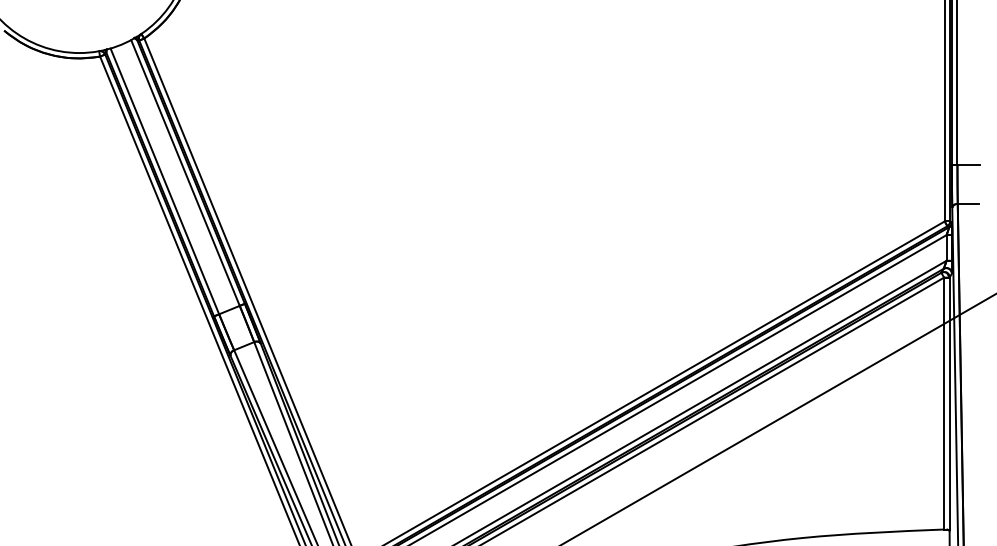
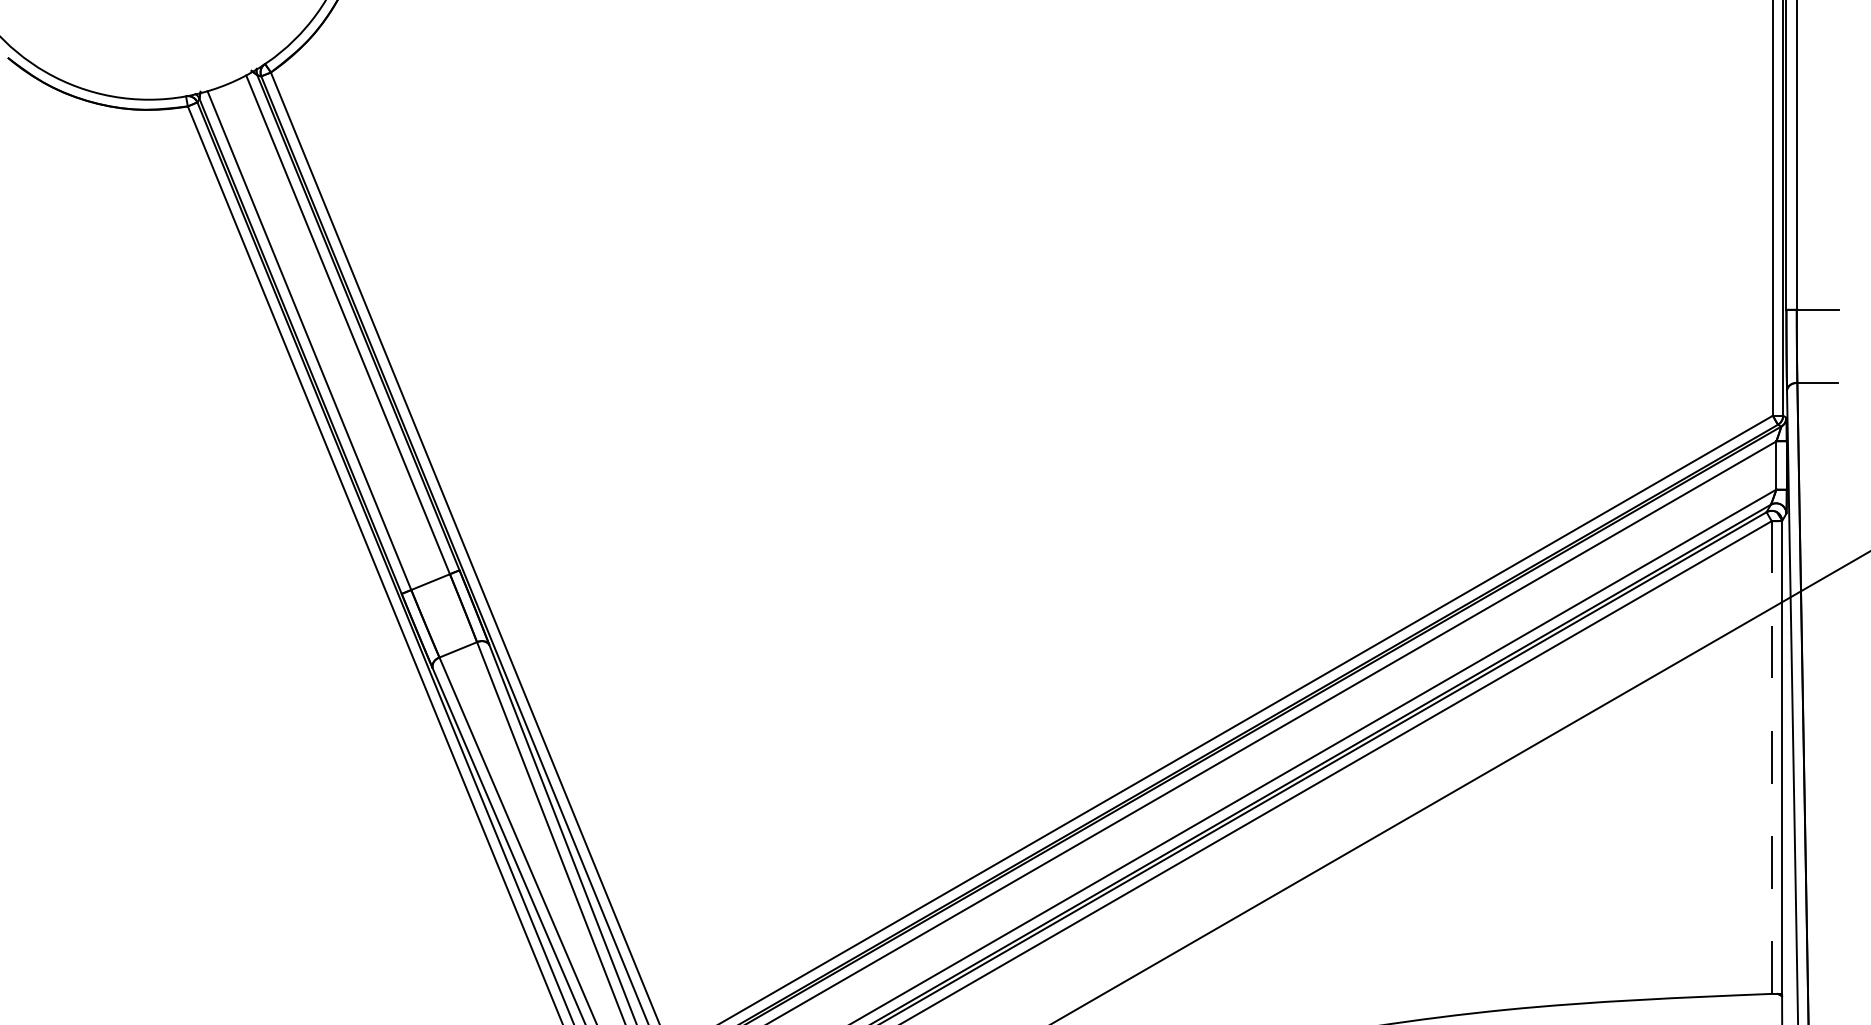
line: (944, 403) -> (1772, 757), solid -> dashed

